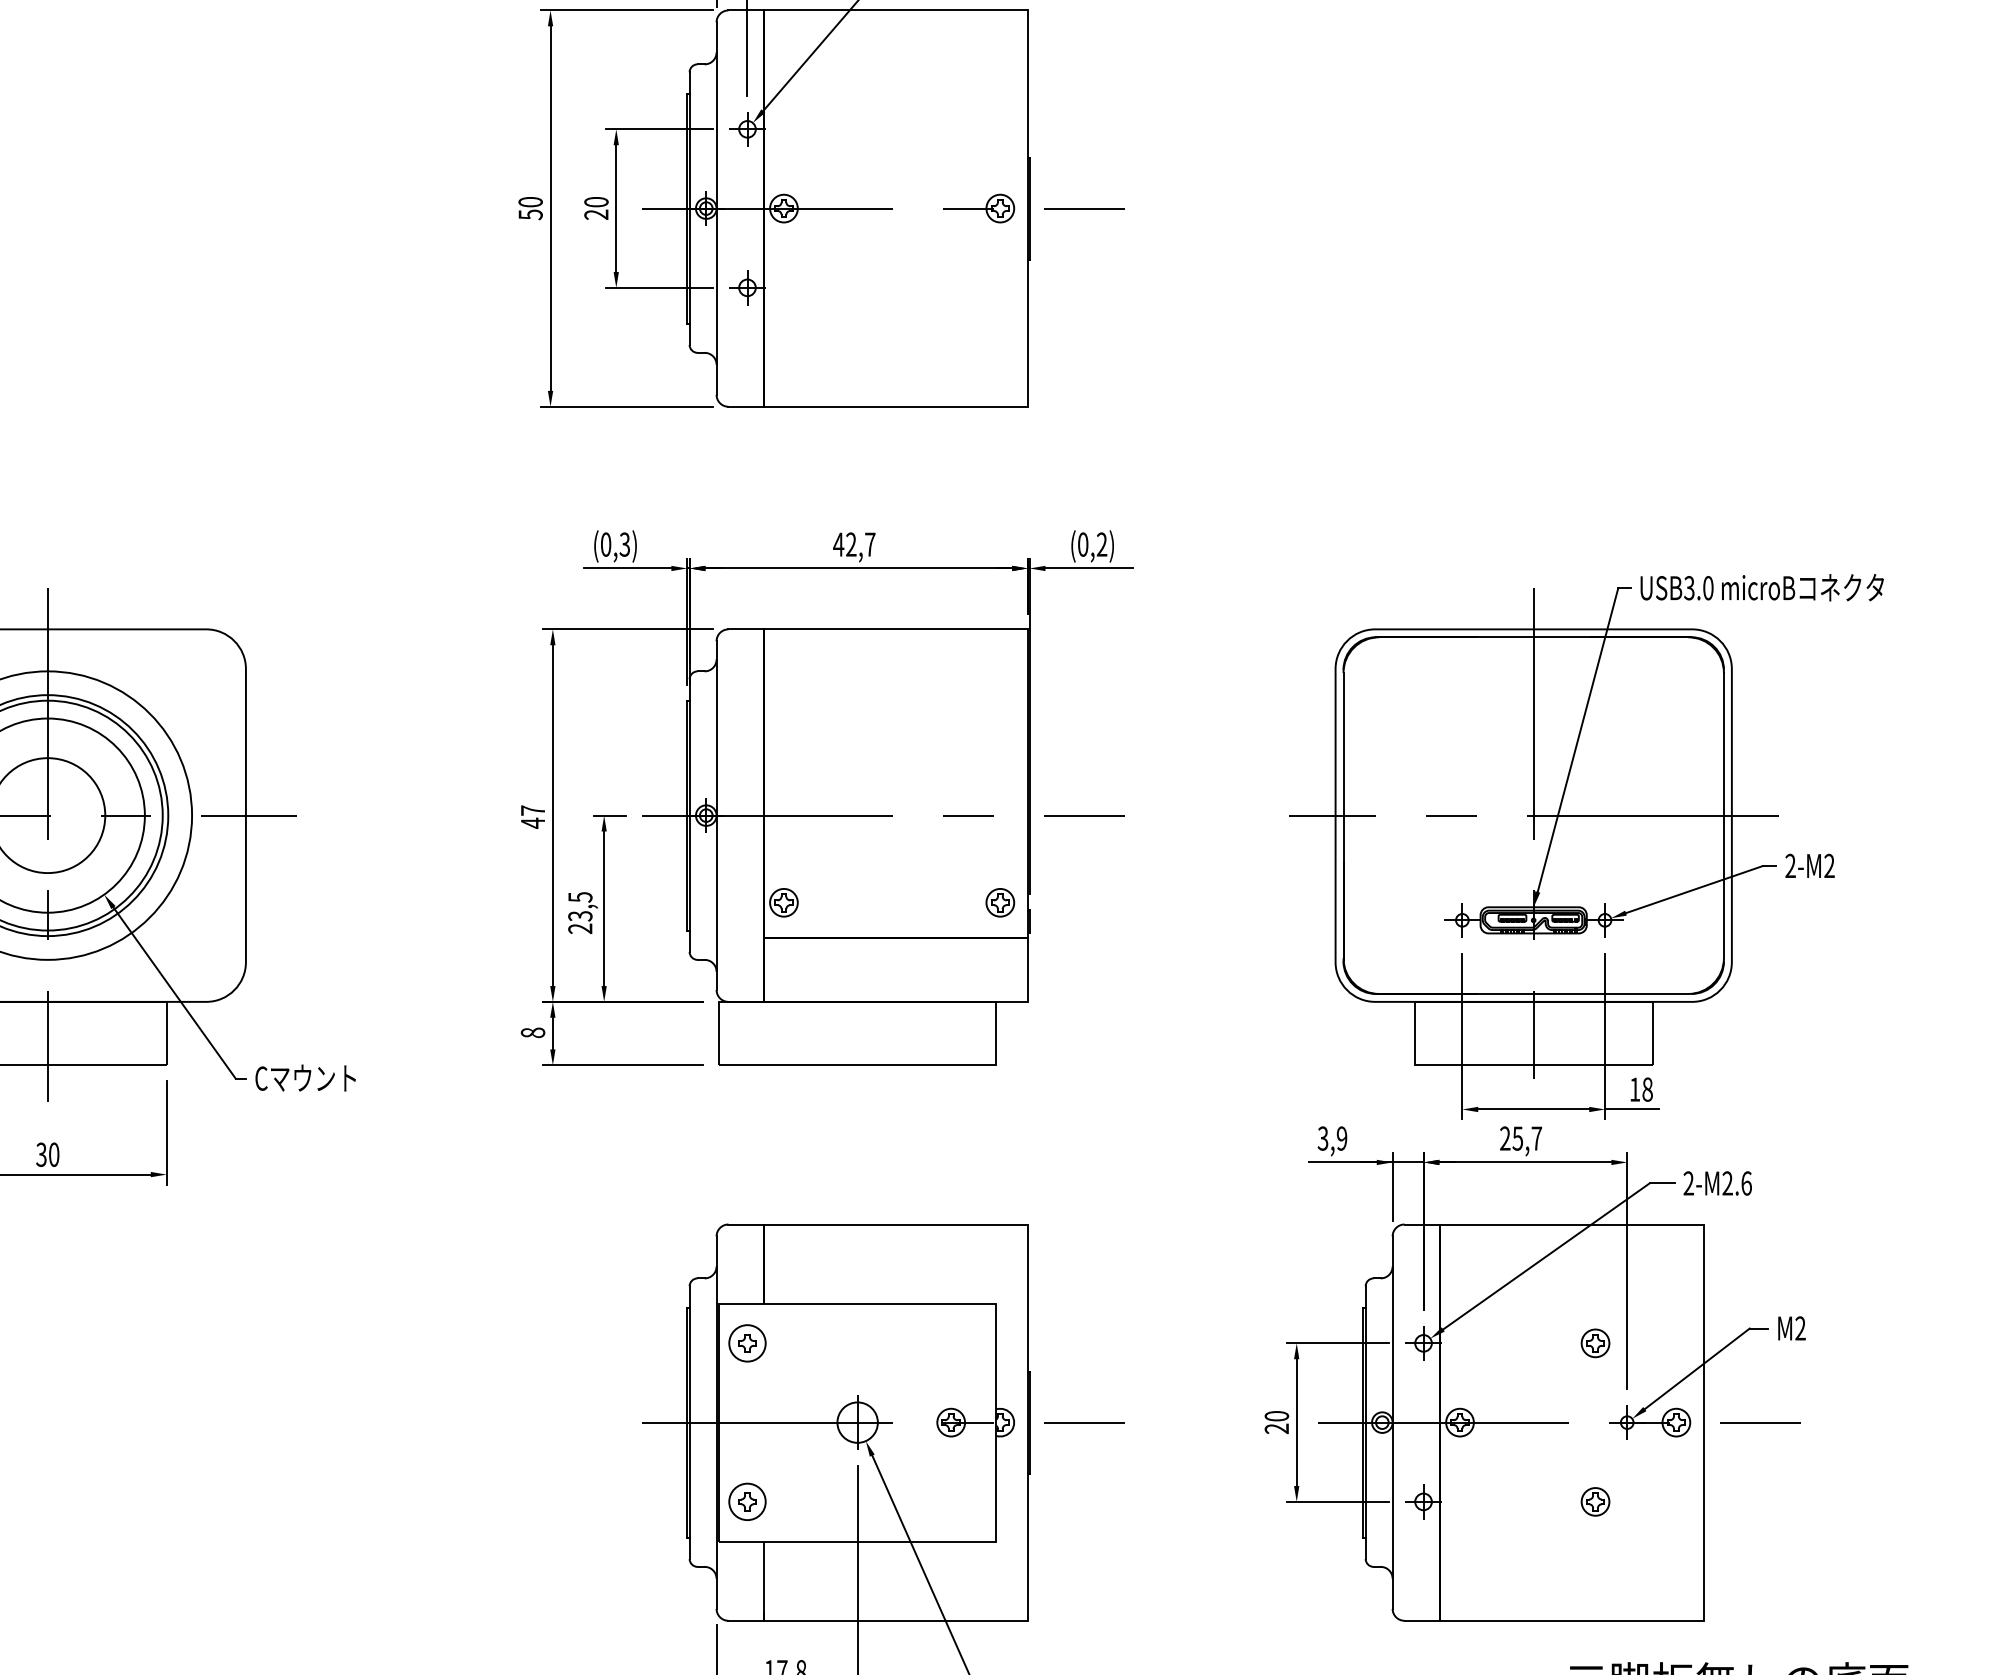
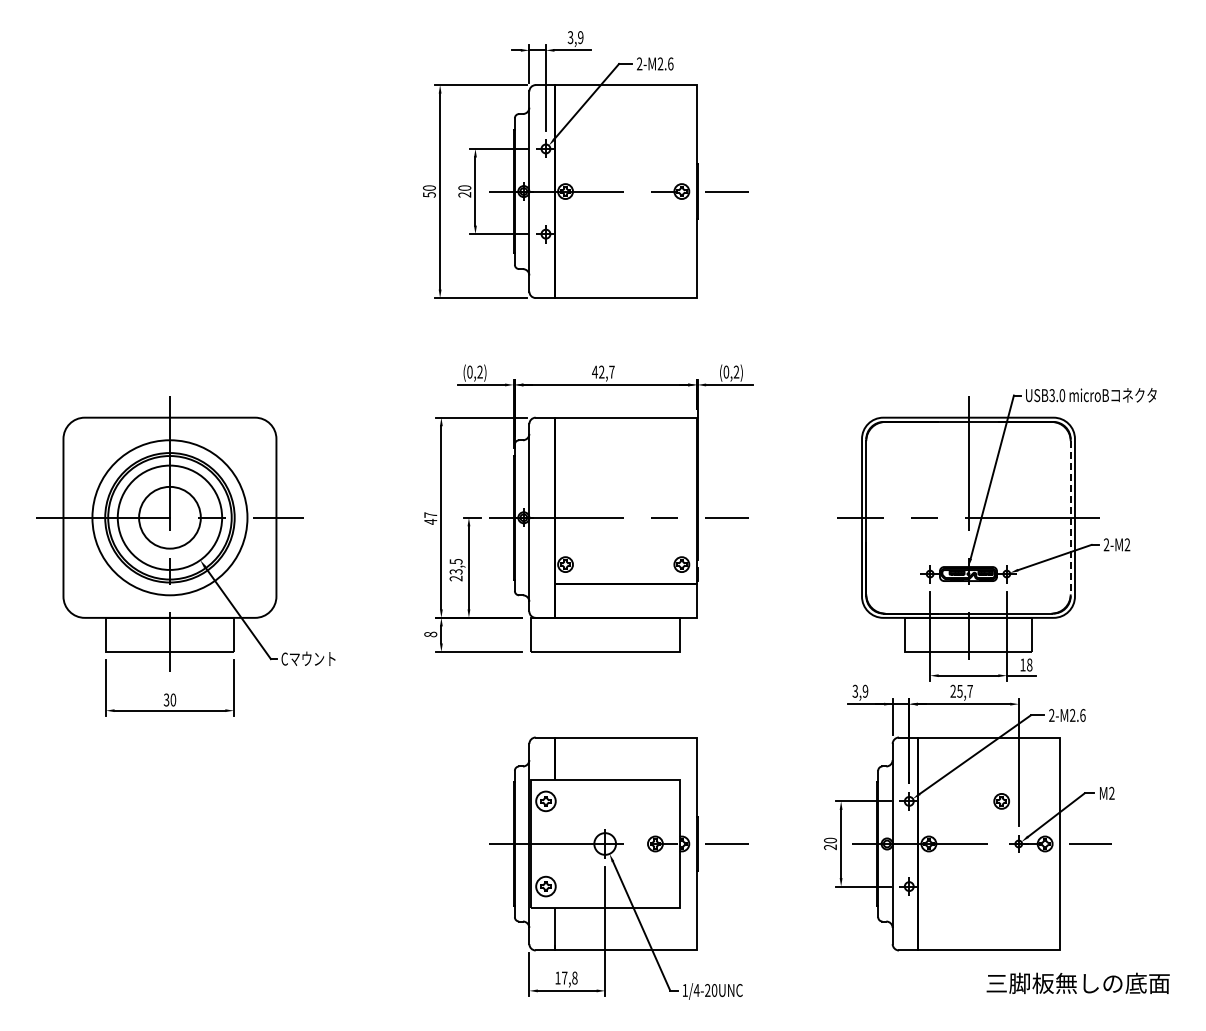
text: (623, 545) -> (479, 372), (0,3) -> (0,2)
line: (1723, 815) -> (1070, 517), solid -> dashed
part: (1595, 1501) -> (1001, 886), removed

